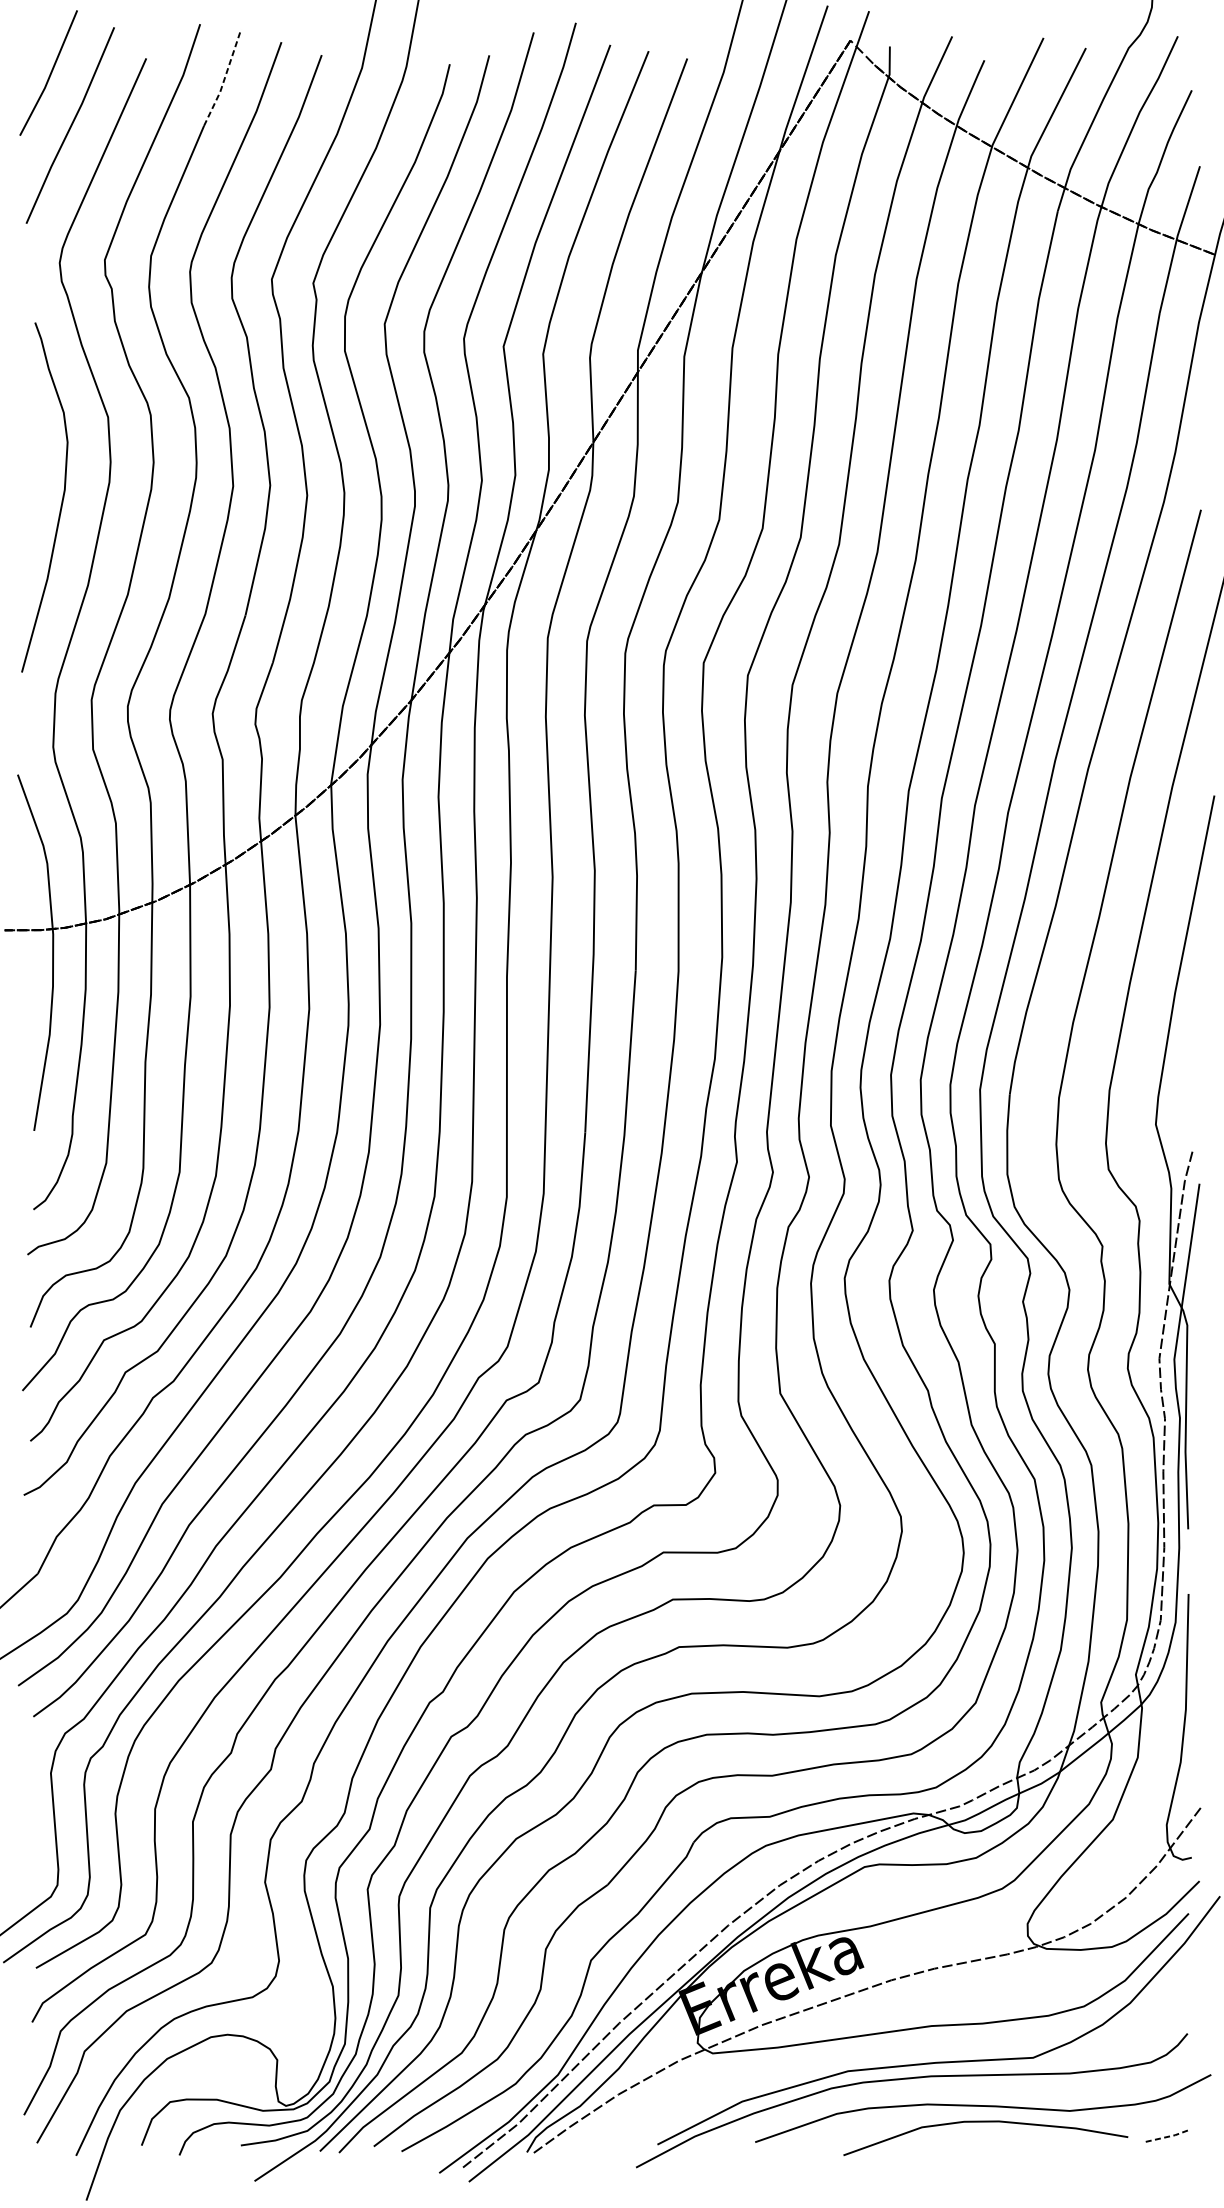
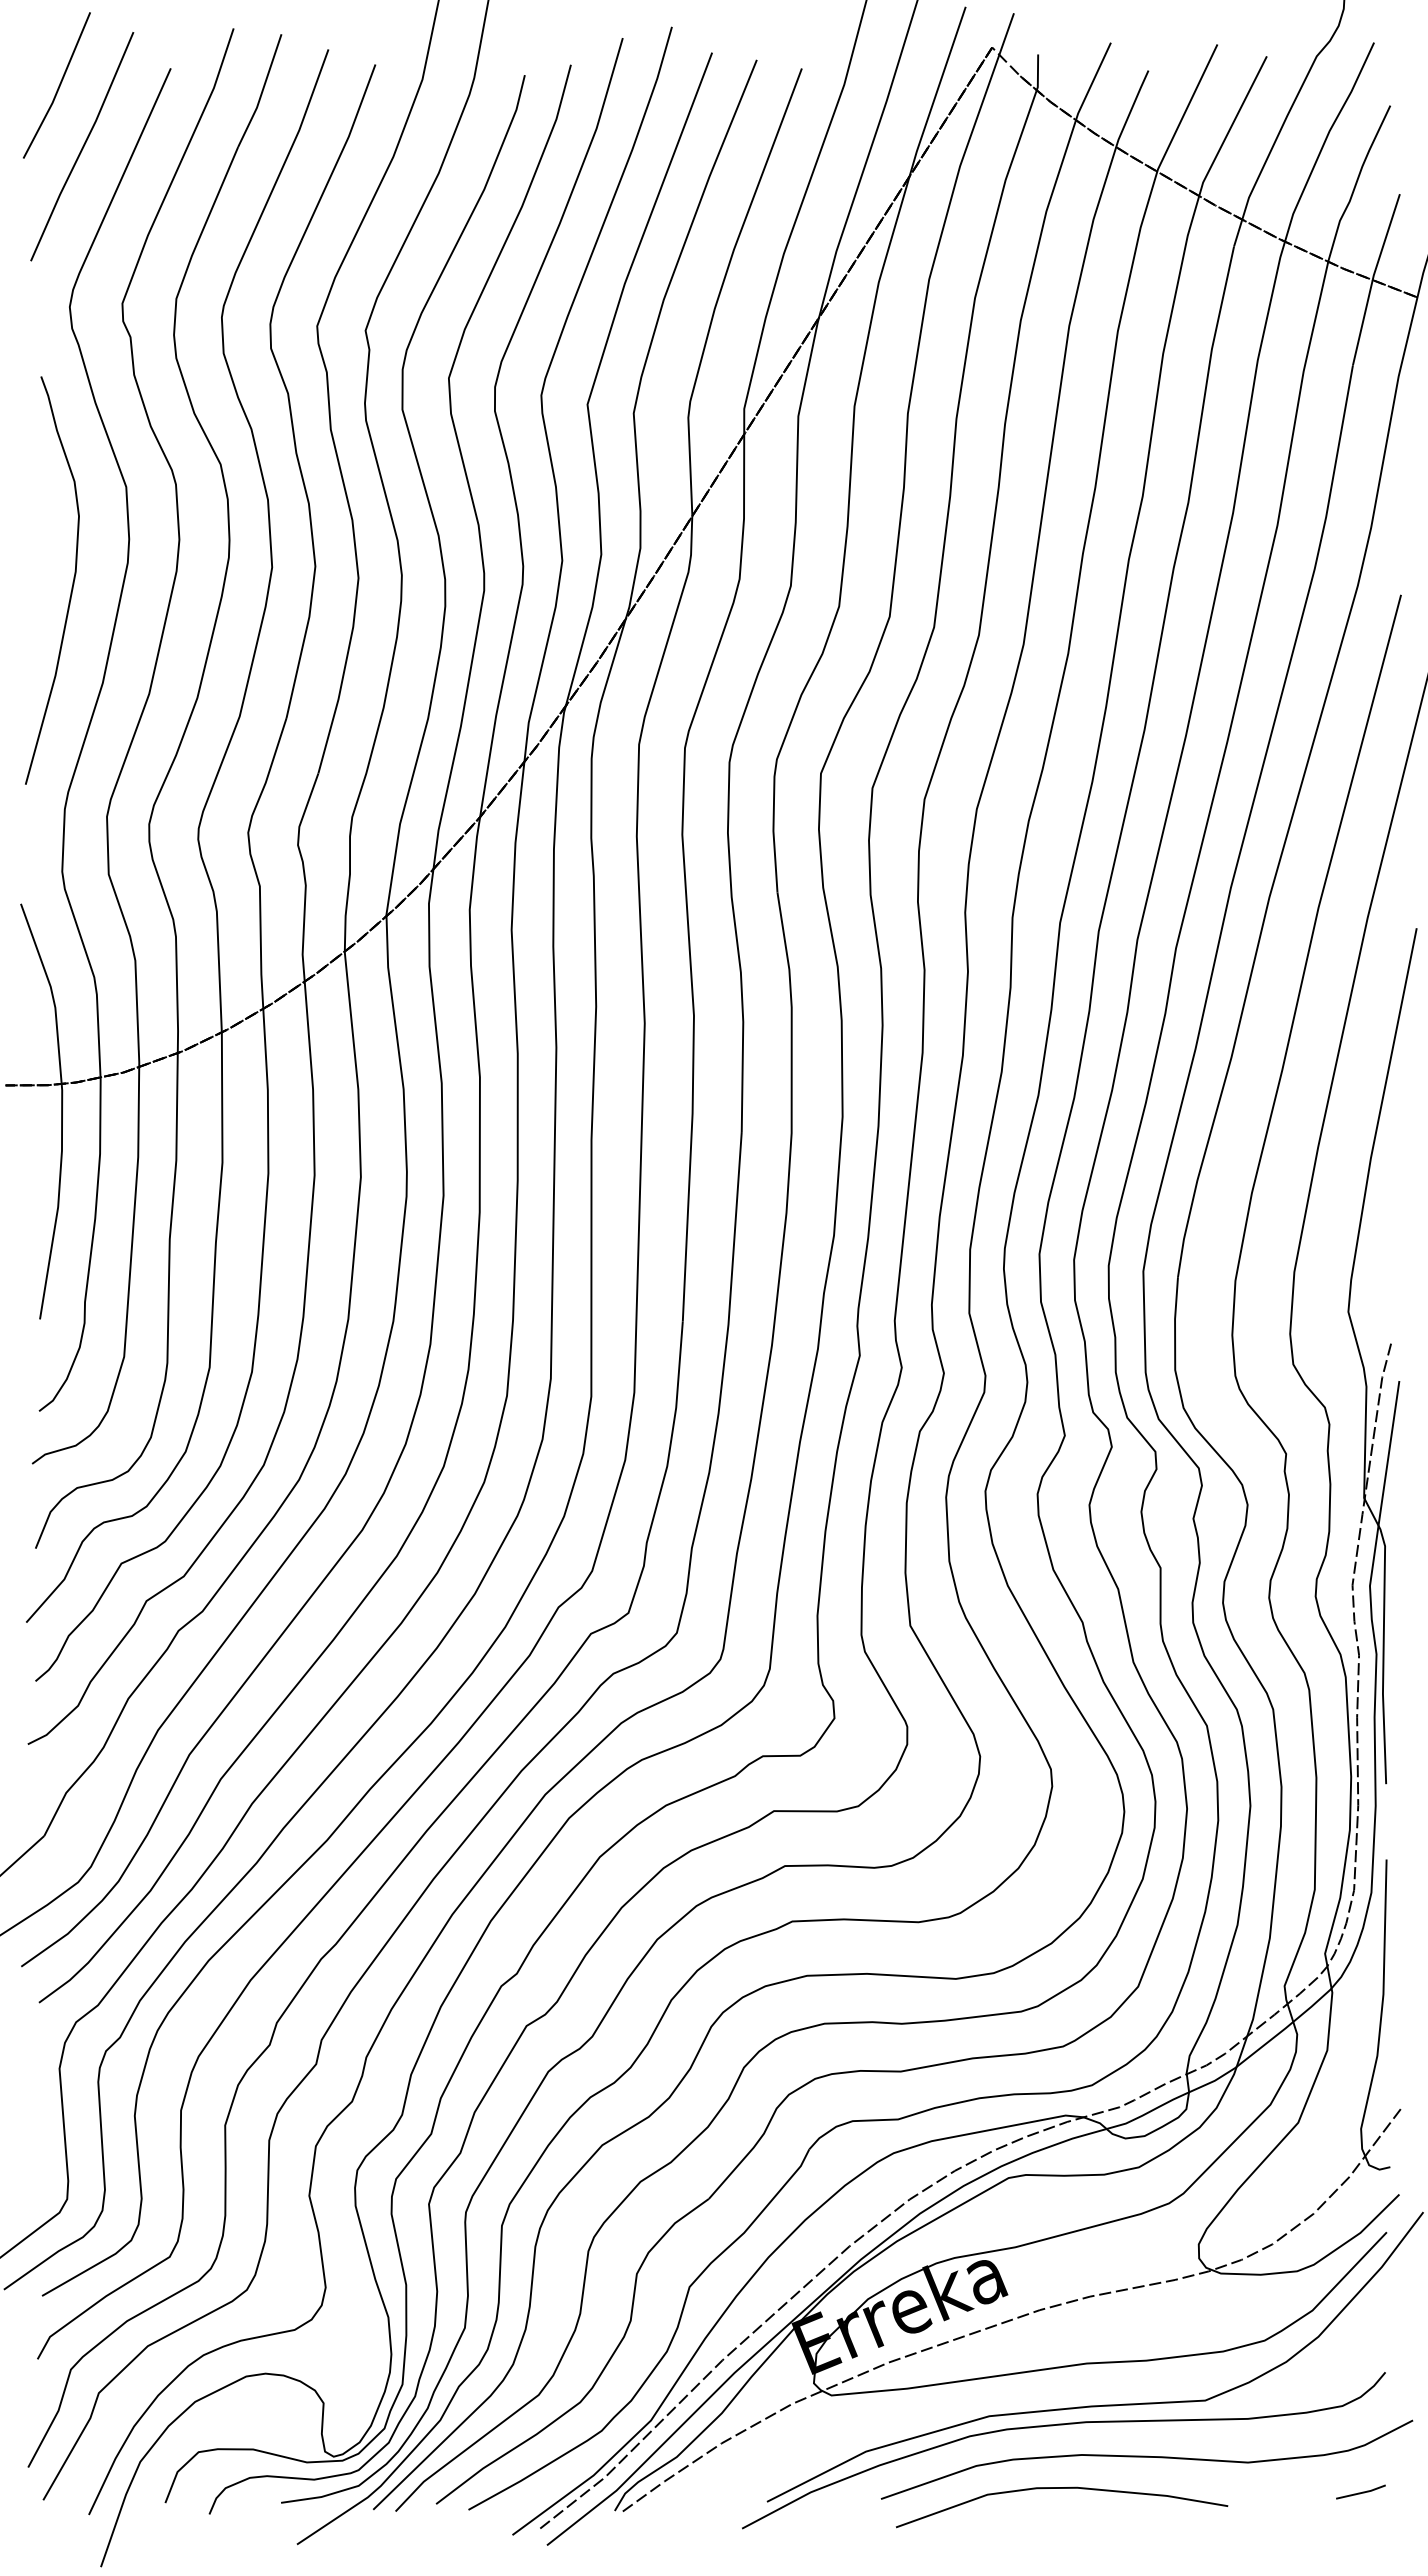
line: (224, 78) -> (262, 91), dashed -> solid
curve: (986, 2122) -> (1062, 2488), moved
line: (1167, 2137) -> (1361, 2493), dashed -> solid

